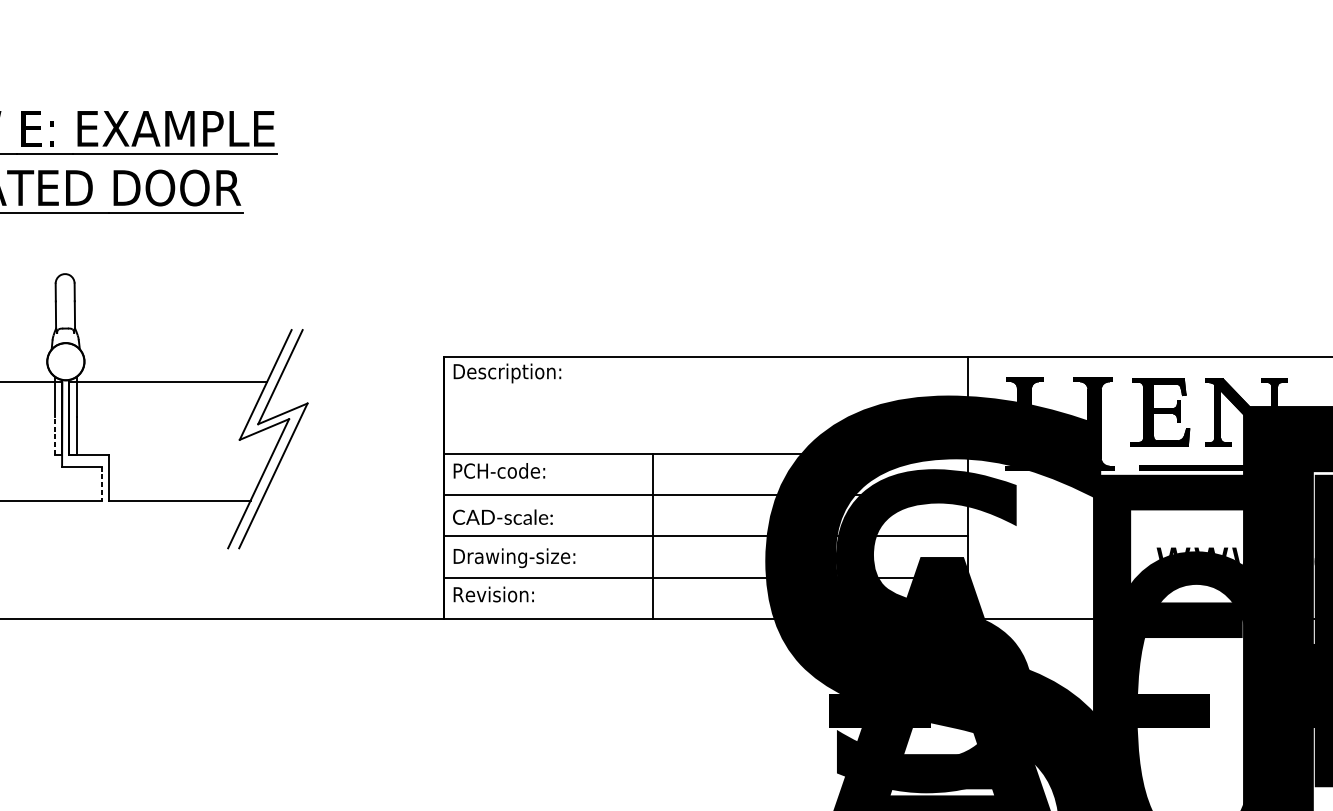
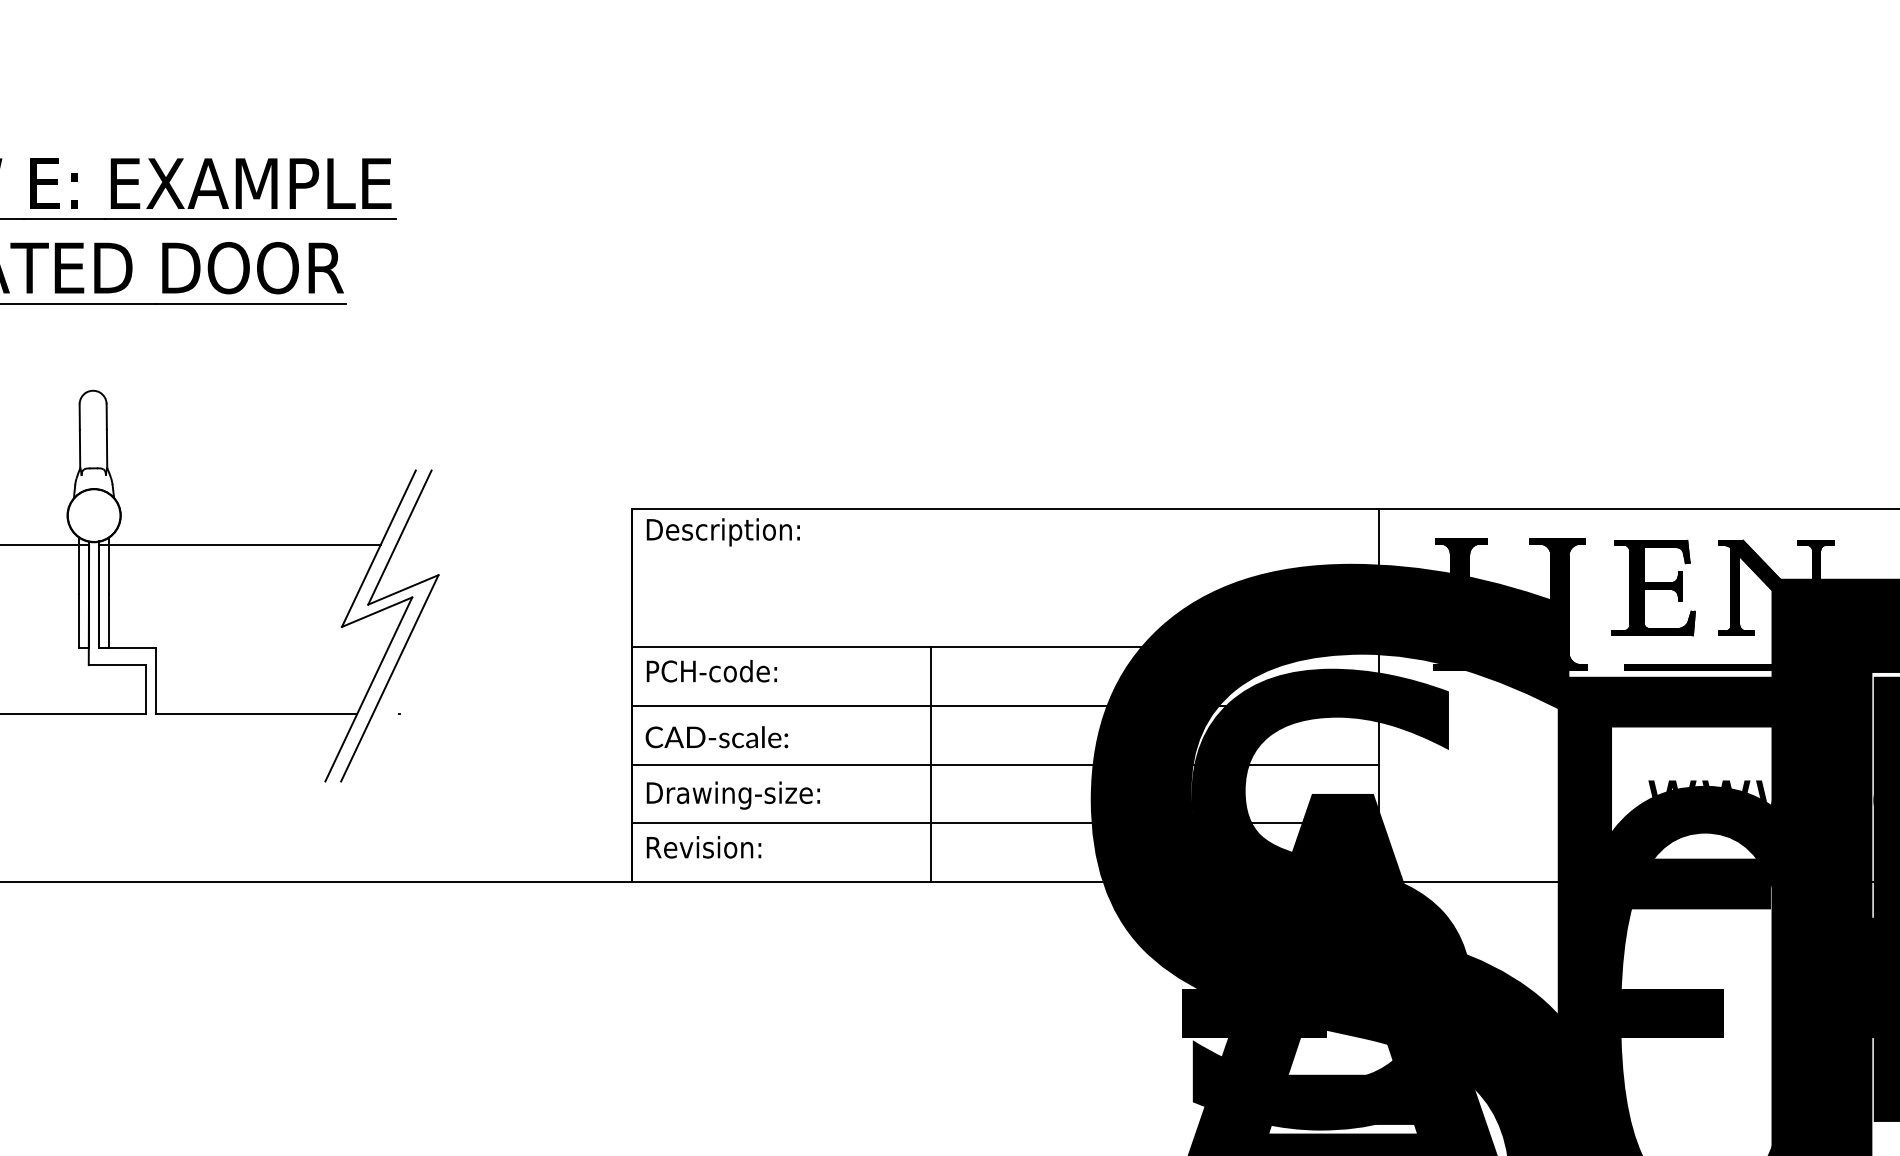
line: (54, 435) -> (78, 620), dashed -> solid
line: (102, 483) -> (146, 689), dashed -> solid

